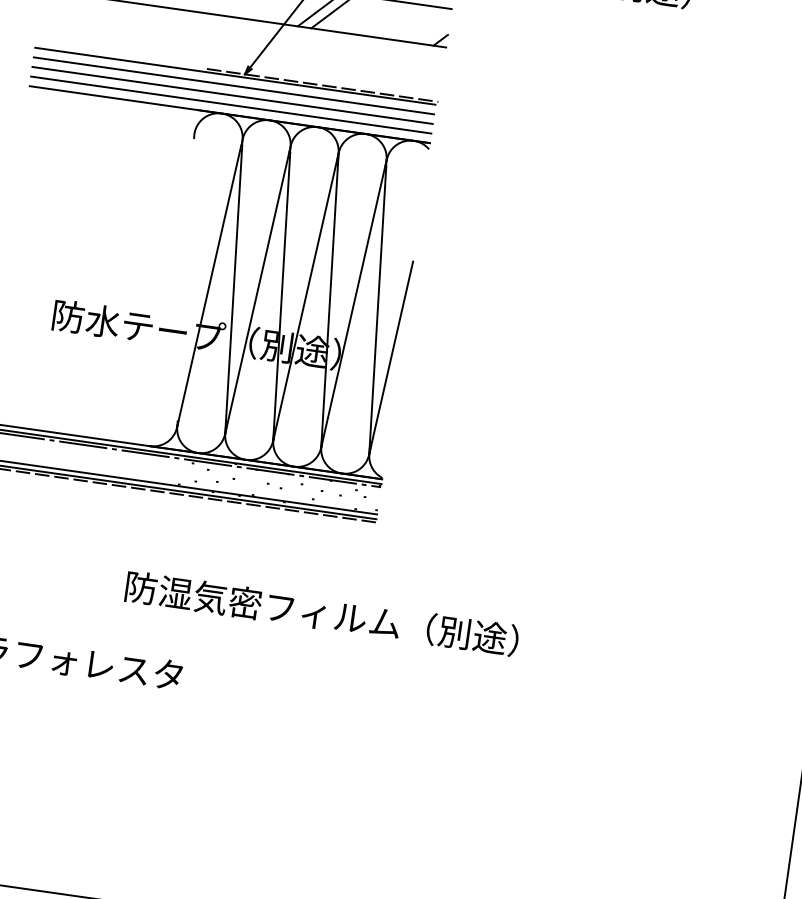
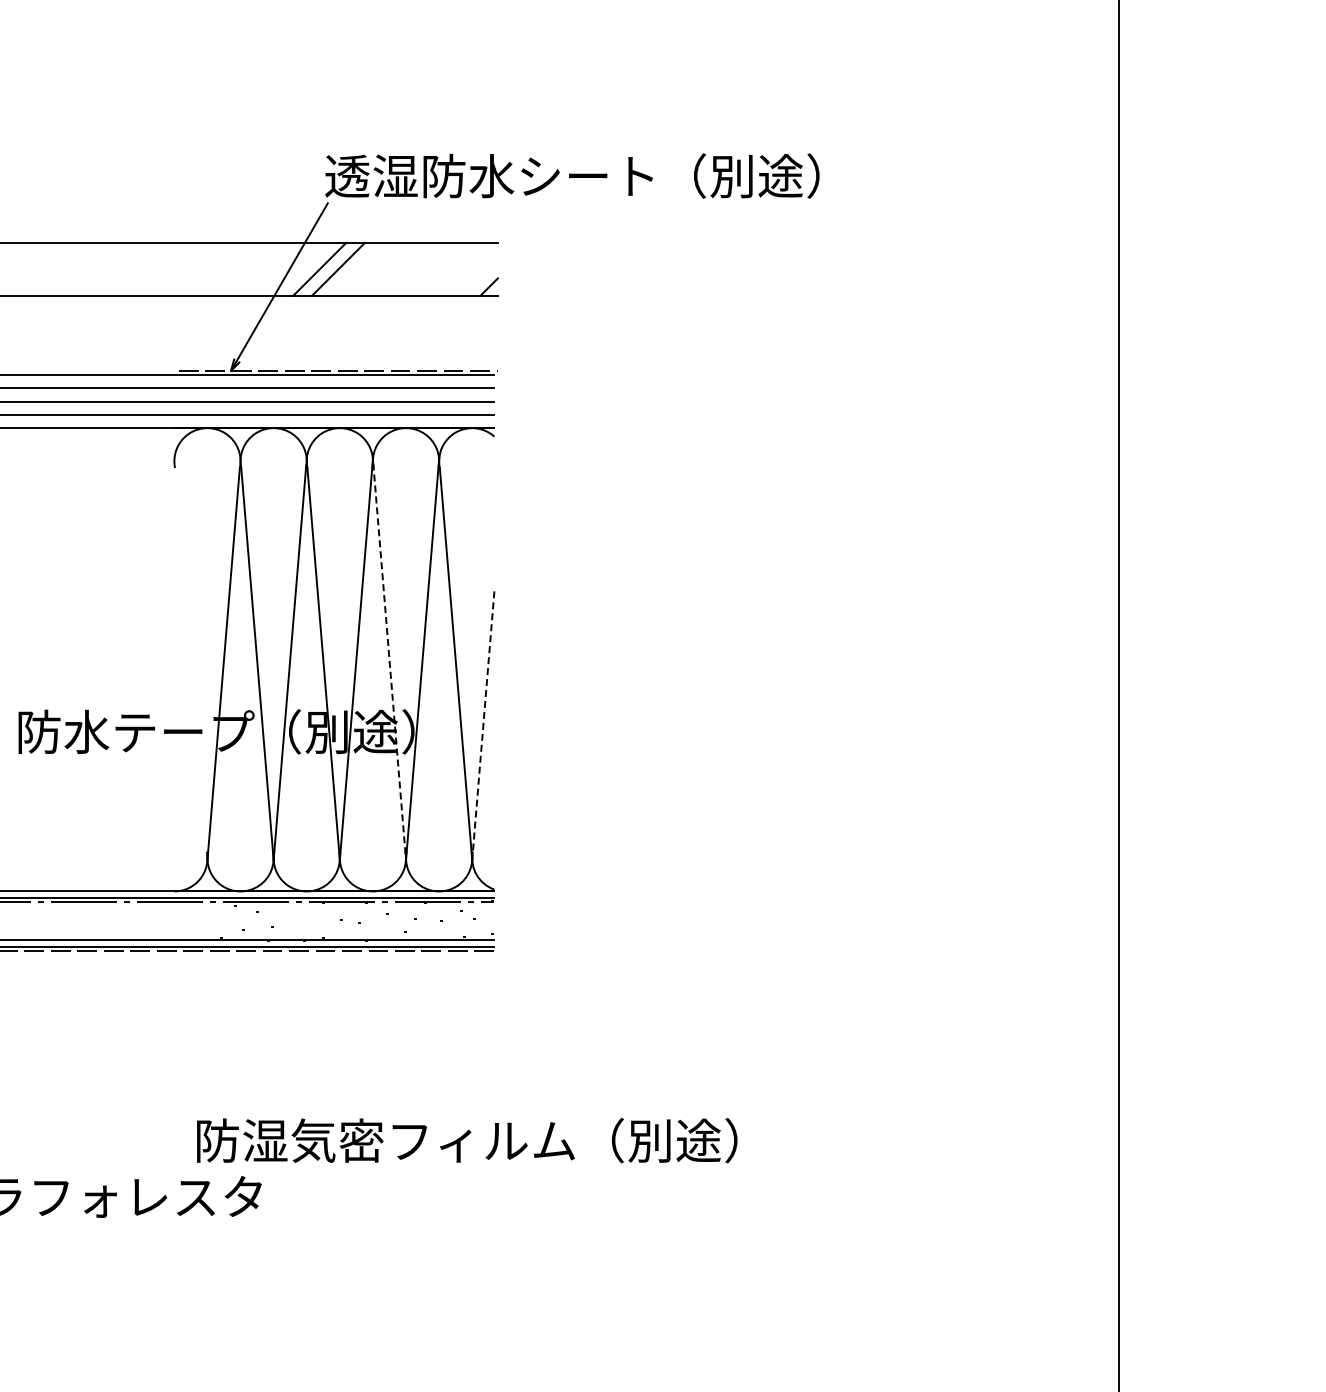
line: (329, 301) -> (389, 661), solid -> dashed
line: (391, 357) -> (483, 725), solid -> dashed
text: (322, 613) -> (467, 1140), moved

